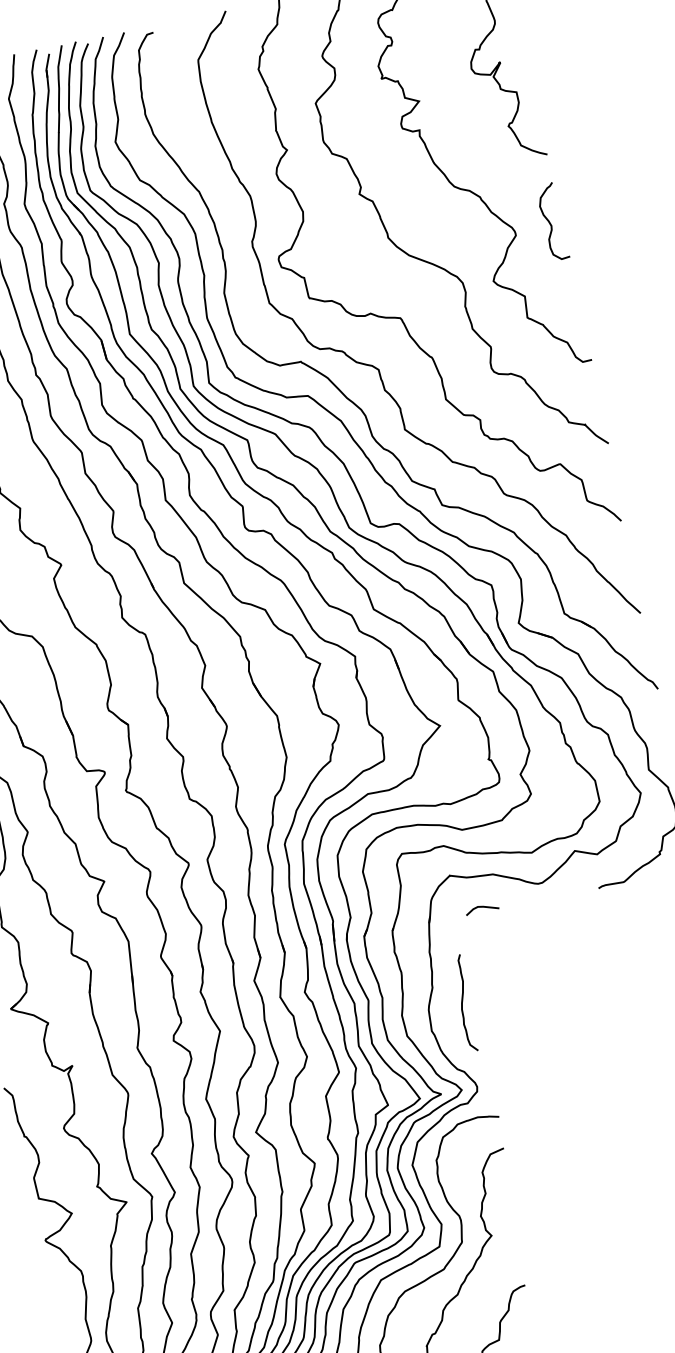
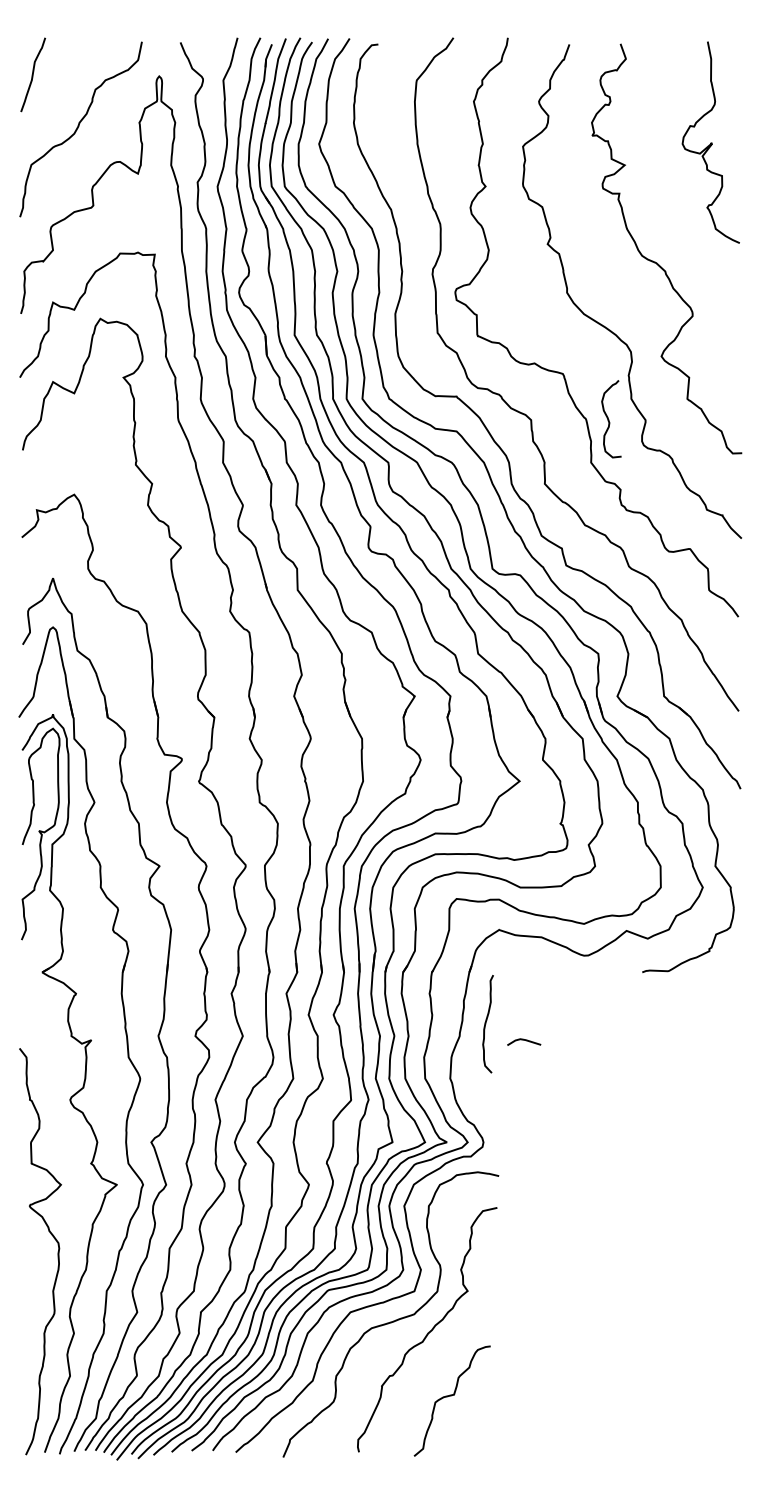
curve: (550, 222) -> (609, 419), moved
line: (482, 907) -> (524, 1040), moved
curve: (463, 1004) -> (486, 1024), moved

